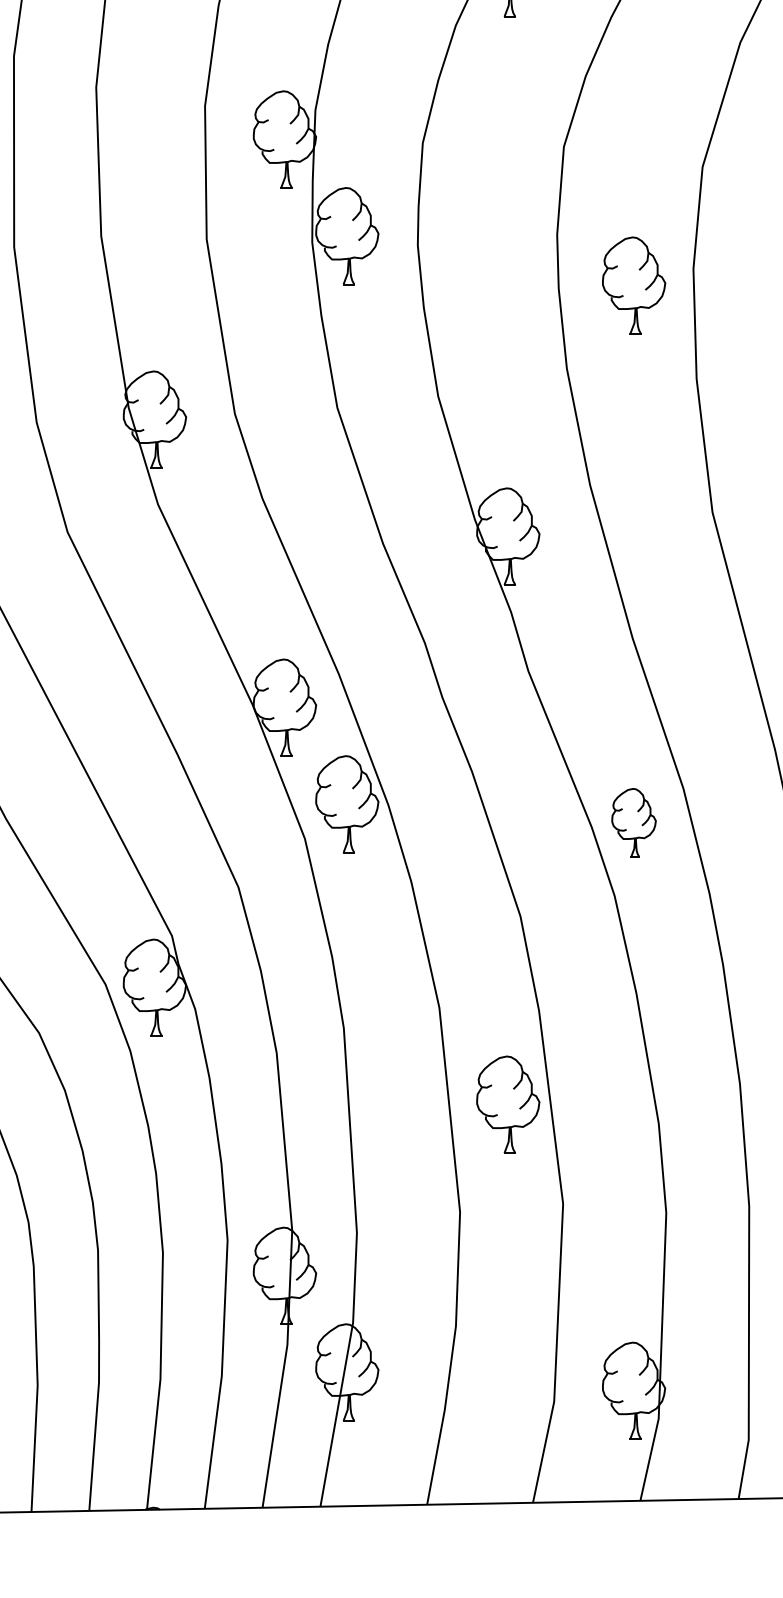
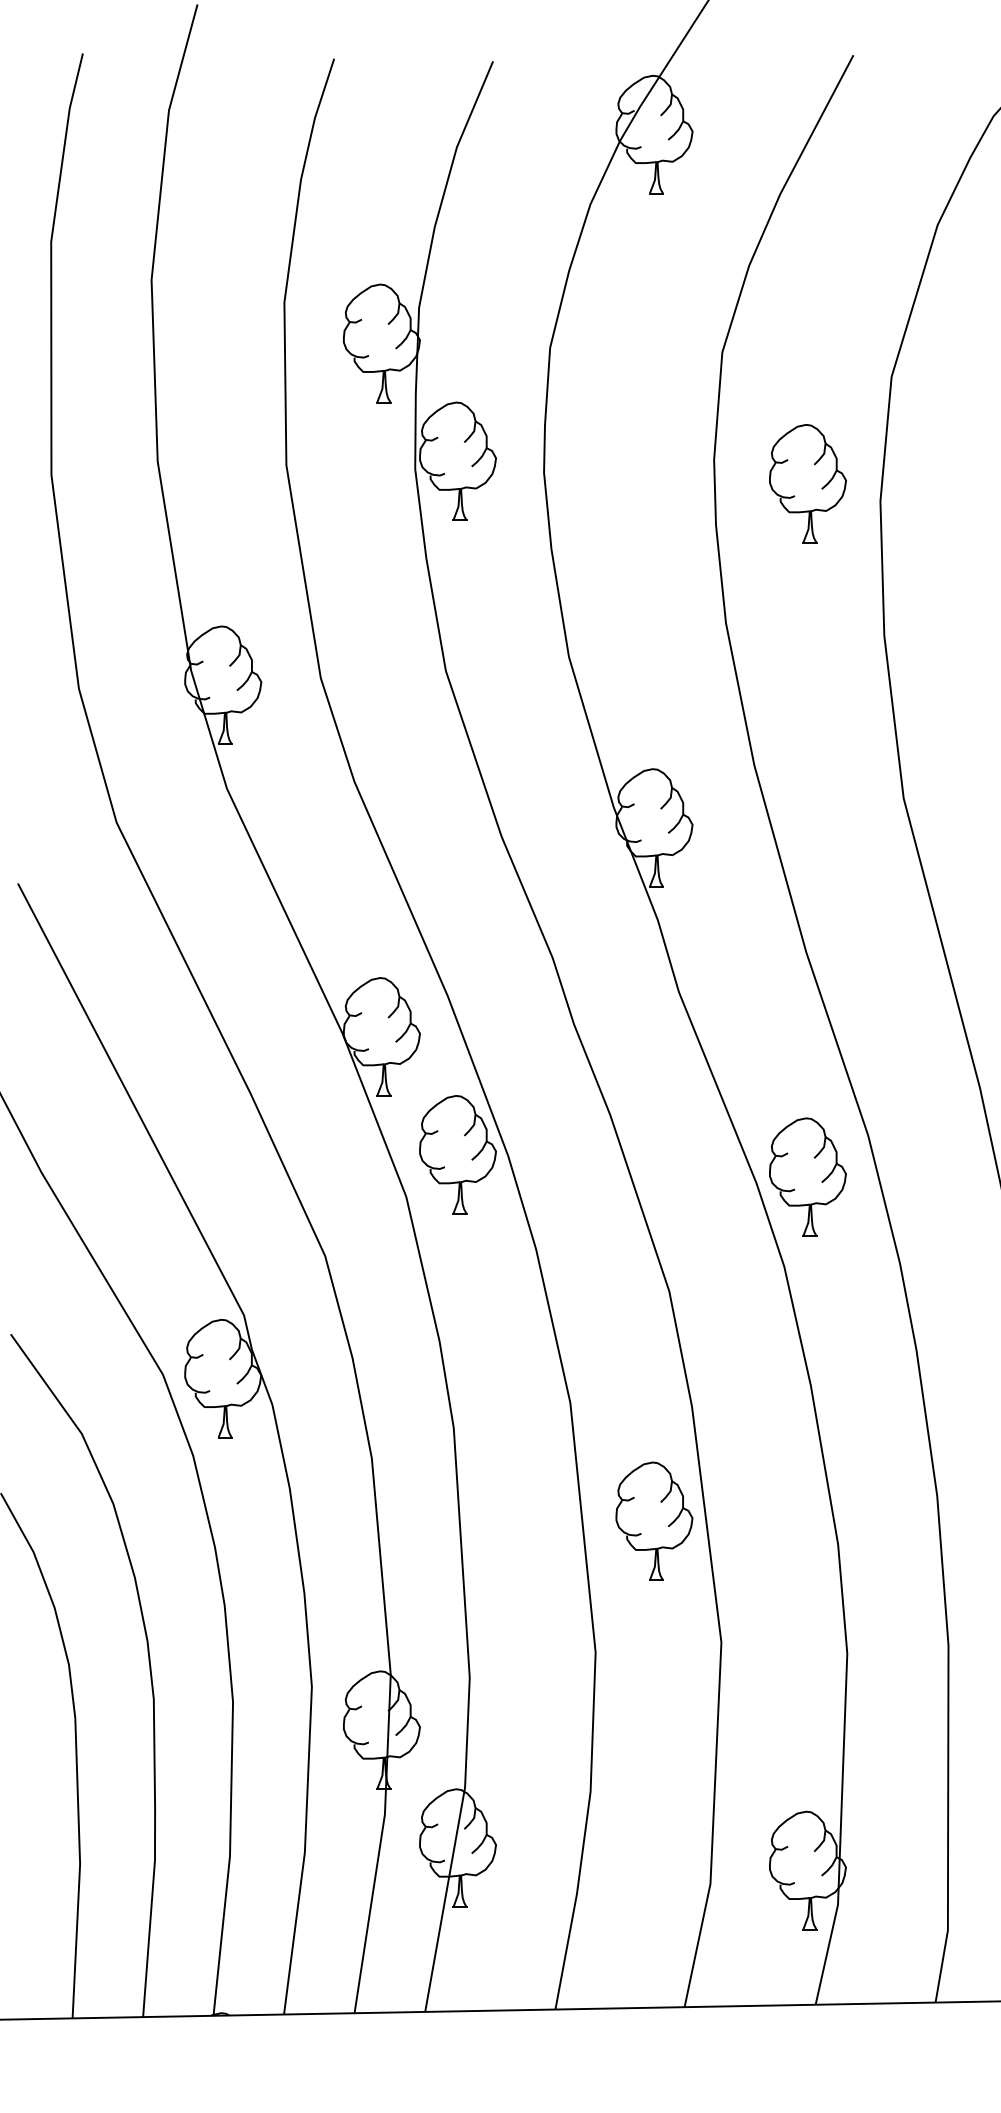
part: (633, 285) -> (807, 483), moved
part: (633, 822) -> (807, 1176), size x1.43

